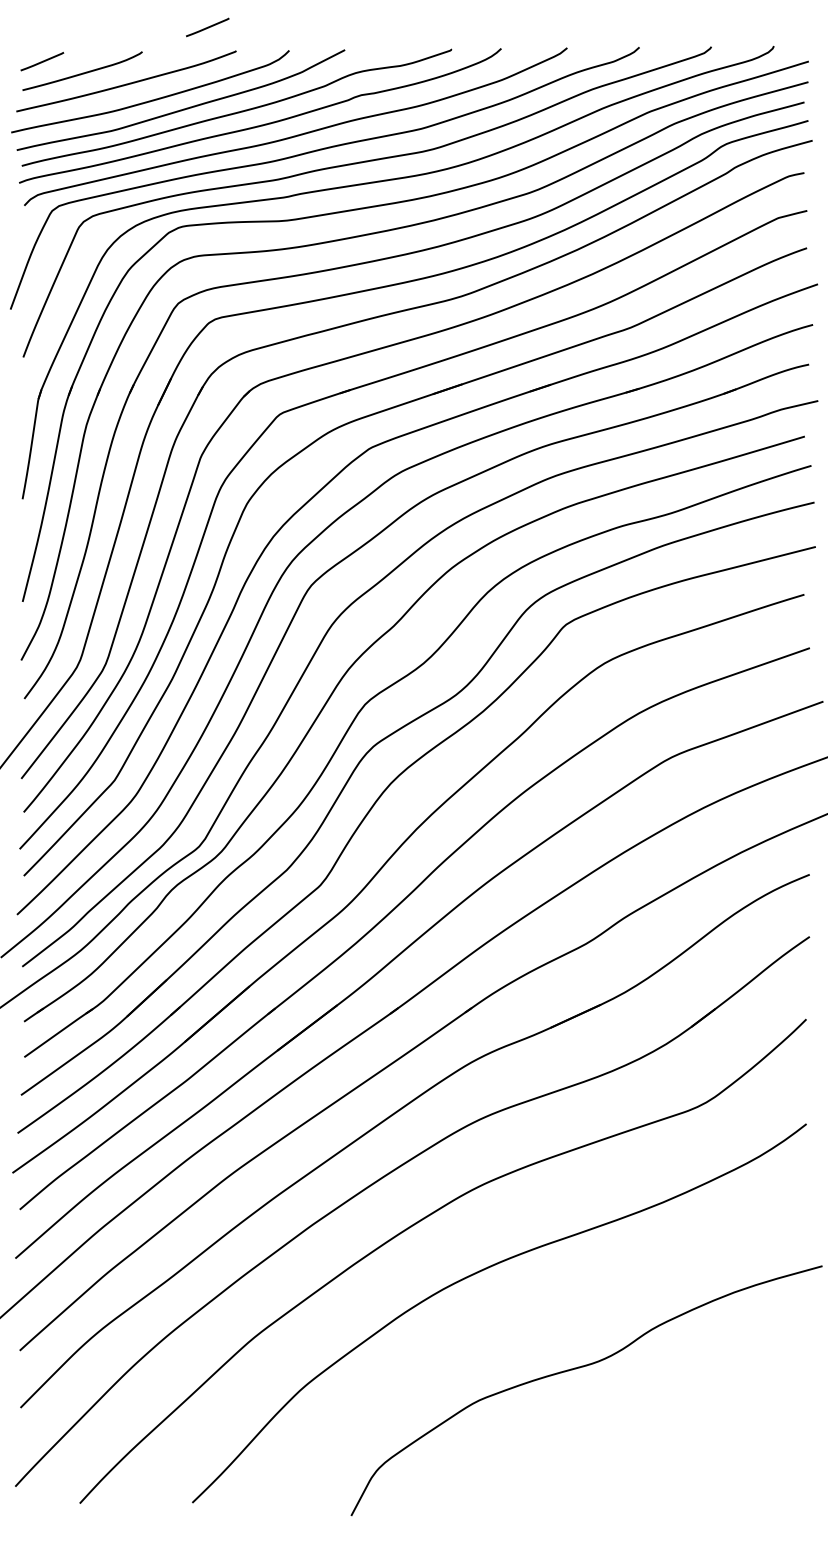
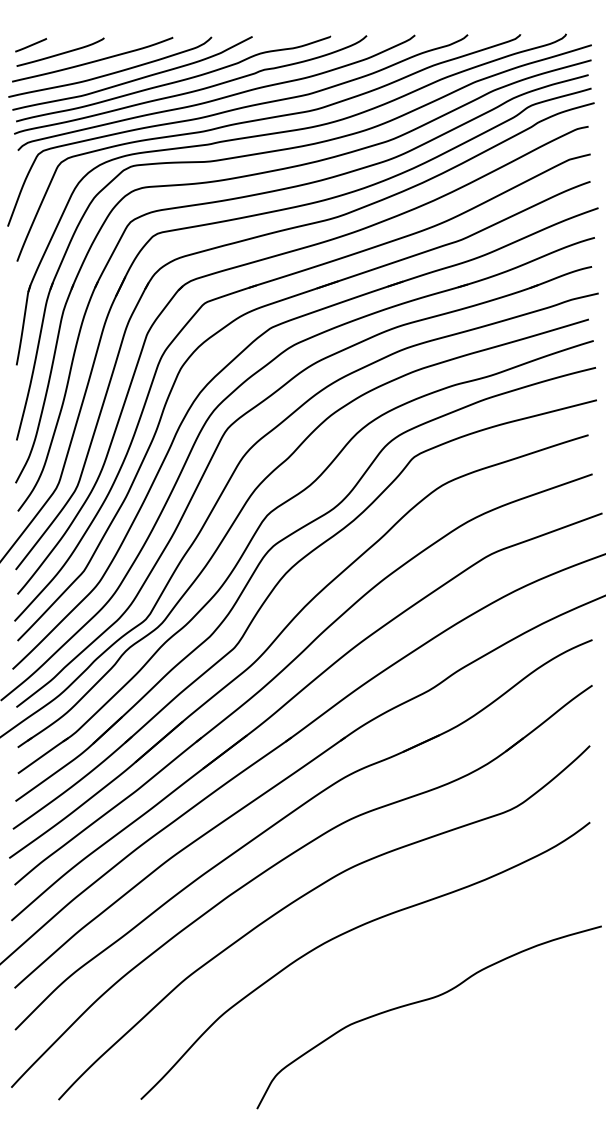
line: (208, 27) -> (152, 20), removed

